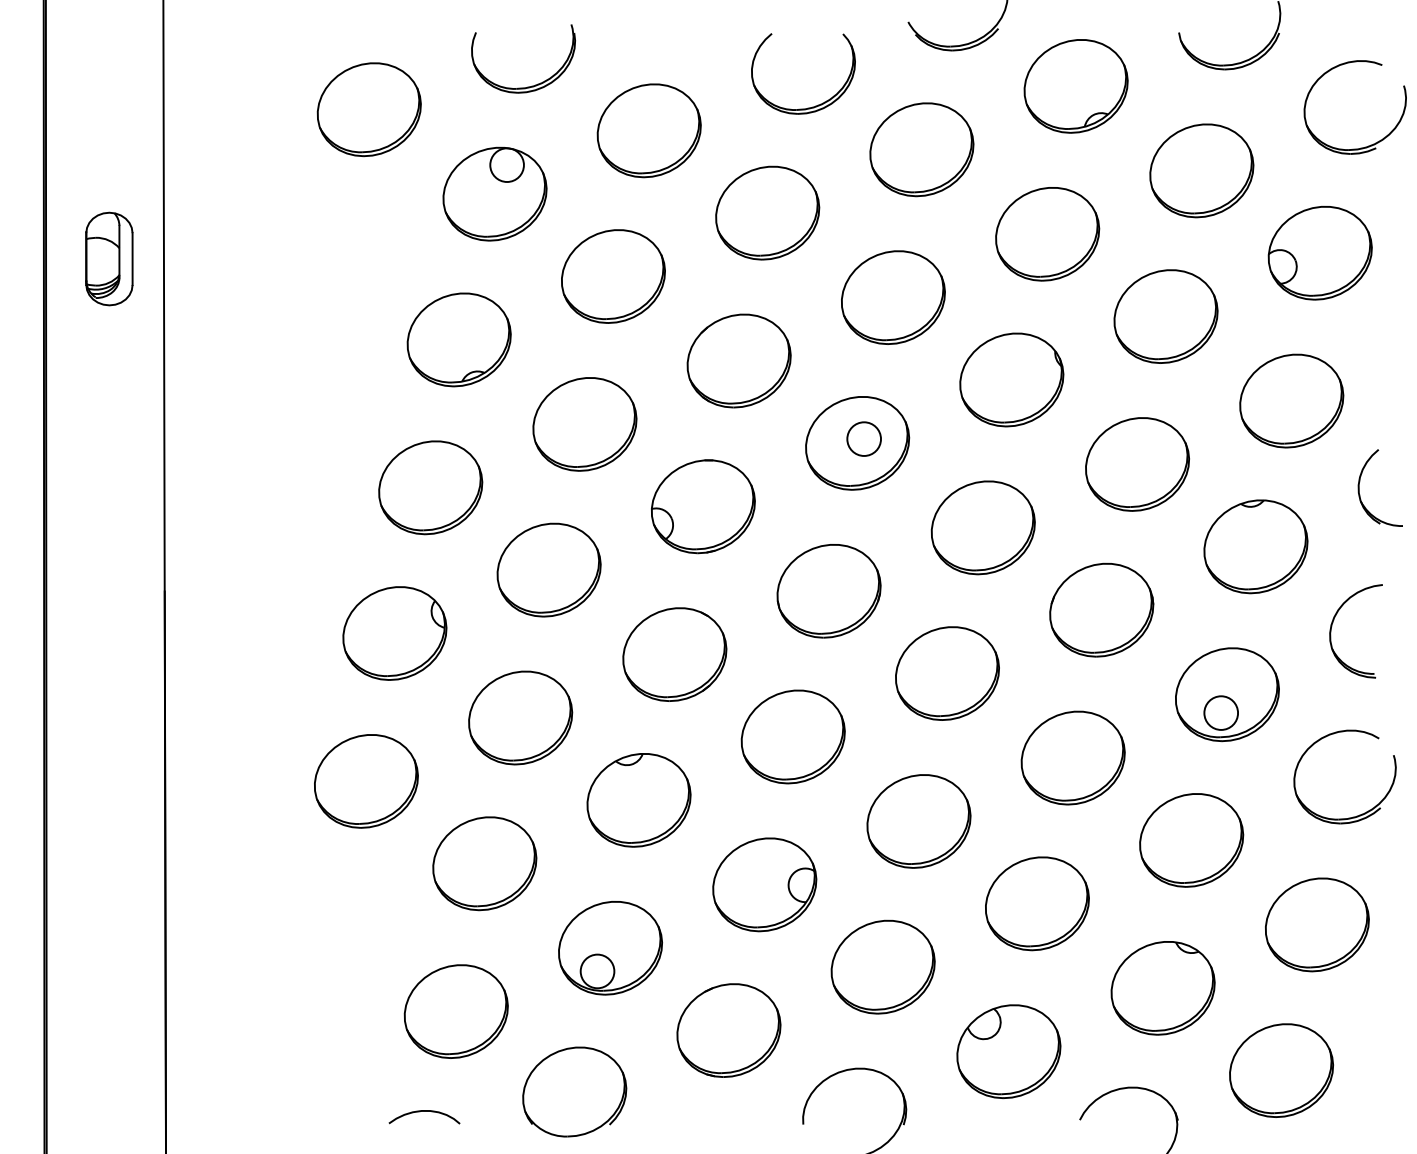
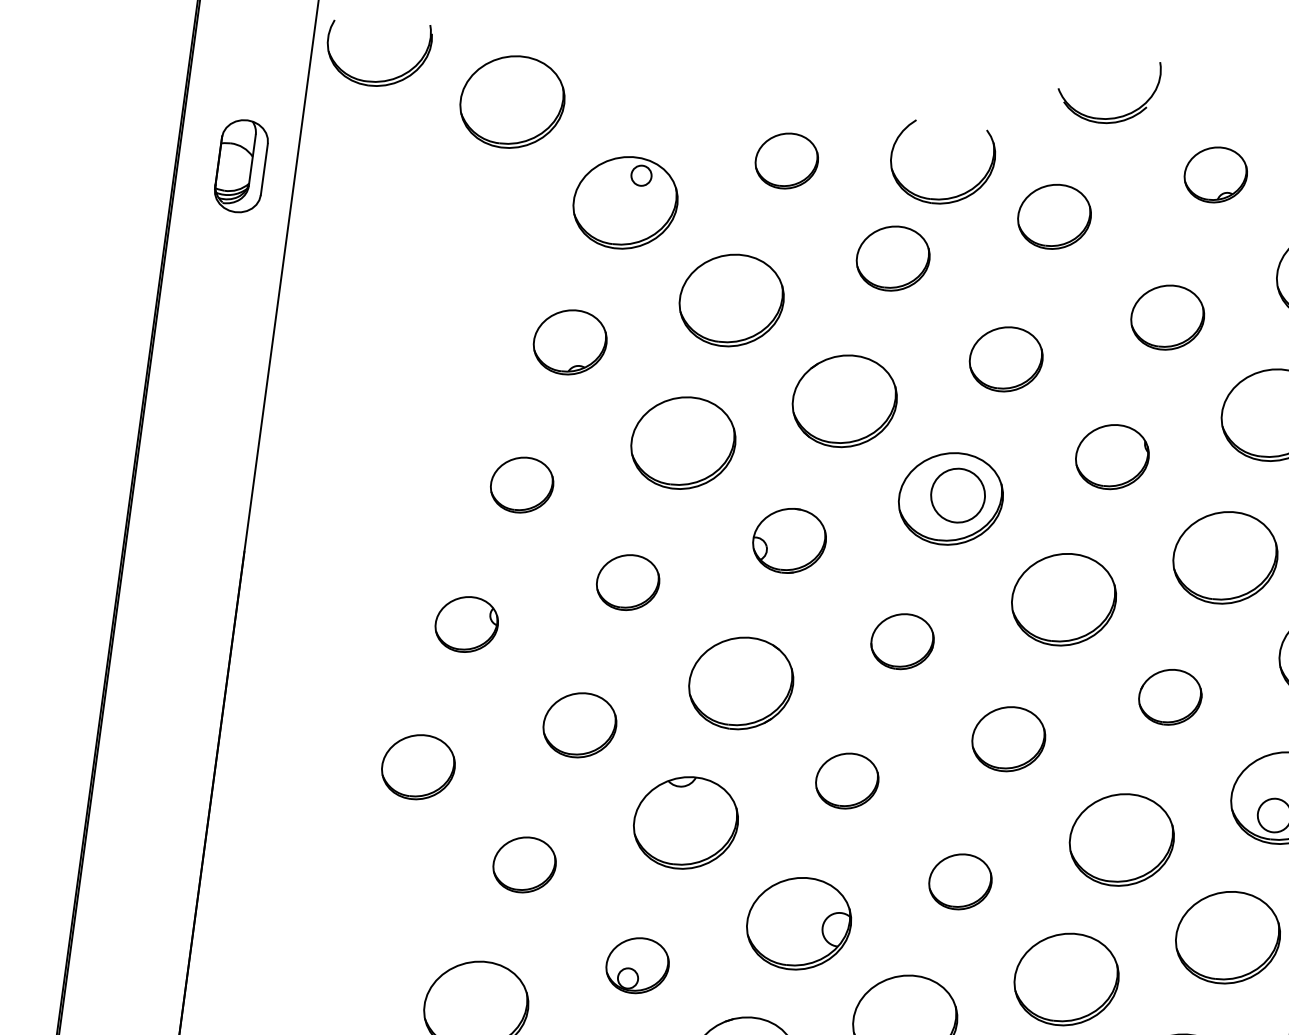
part: (531, 85) -> (382, 80), moved
part: (1075, 86) -> (1215, 174), size x0.6
part: (815, 105) -> (949, 197), moved
part: (648, 130) -> (786, 160), size x0.6
part: (921, 149) -> (1054, 216), size x0.7
circle: (506, 165) -> (640, 176), size x0.6
part: (767, 212) -> (893, 258), size x0.7
part: (1047, 234) -> (1167, 317), size x0.7
part: (109, 258) -> (241, 165), moved
part: (893, 297) -> (1006, 359), size x0.7
part: (458, 339) -> (569, 341), size x0.7
part: (1011, 379) -> (1112, 456), size x0.7
circle: (864, 438) -> (958, 495), size x1.6
part: (430, 487) -> (521, 484), size x0.6
part: (703, 506) -> (789, 540), size x0.7
part: (548, 569) -> (627, 581), size x0.6
part: (828, 591) -> (902, 641), size x0.6
part: (1101, 609) -> (1170, 696), size x0.6
part: (394, 633) -> (466, 624), size x0.6
part: (947, 673) -> (1008, 739), size x0.7
part: (520, 717) -> (579, 724), size x0.7
part: (792, 736) -> (846, 780), size x0.6
part: (366, 781) -> (418, 767), size x0.7
part: (918, 821) -> (960, 881), size x0.6
part: (484, 863) -> (524, 864), size x0.6
part: (610, 948) -> (637, 965), size x0.6

